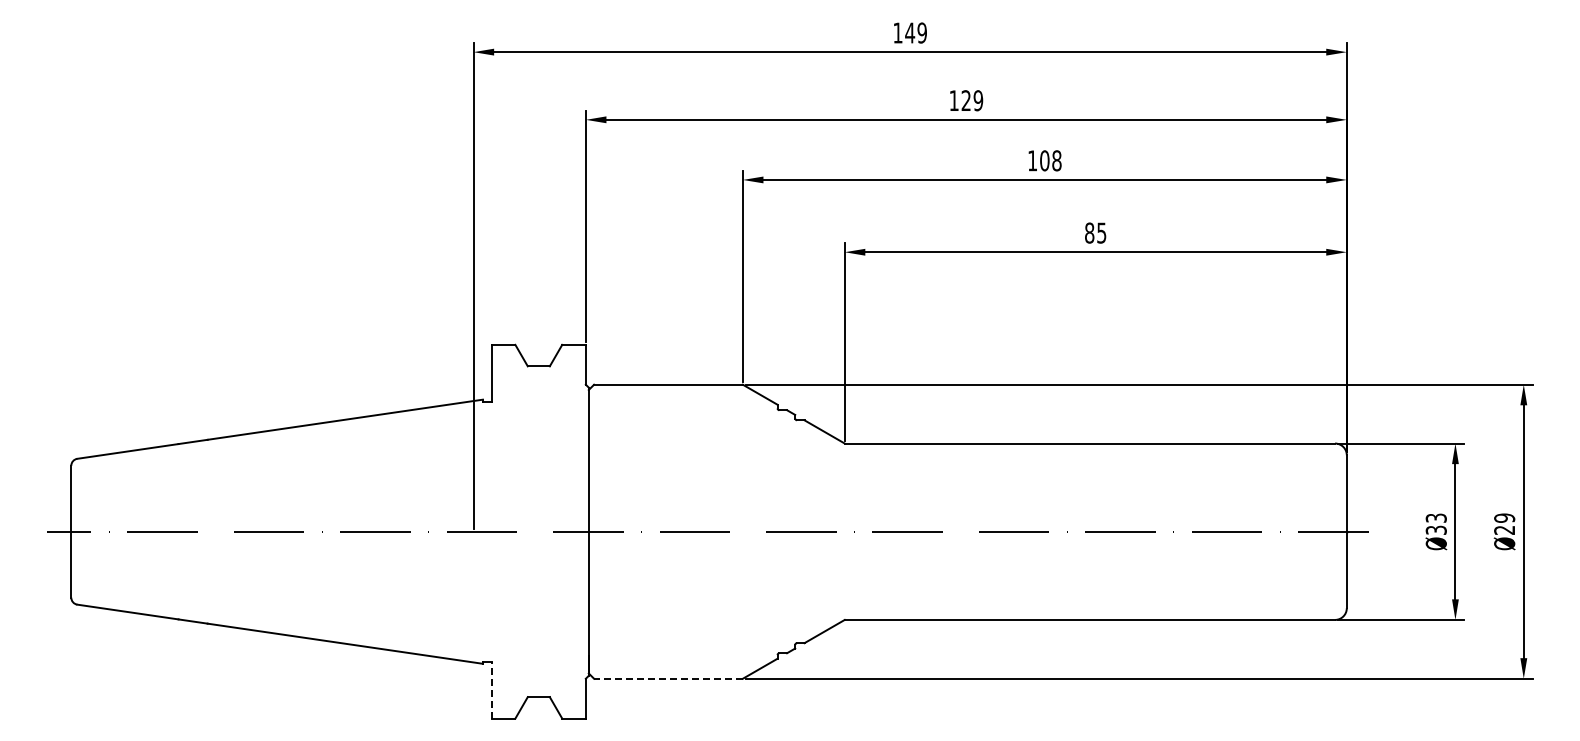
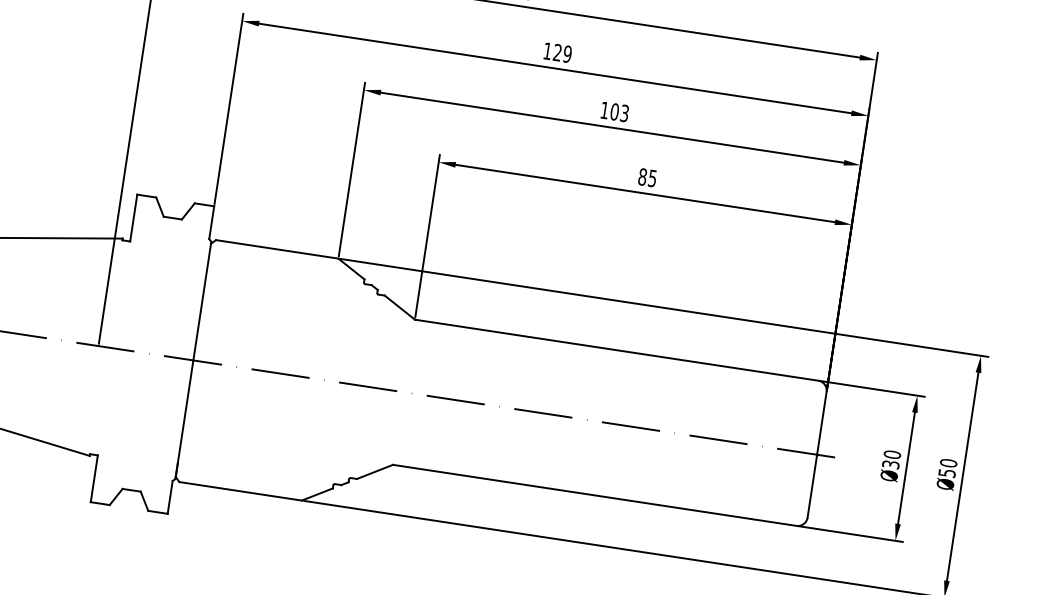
text: (1056, 160) -> (624, 113), 108 -> 103
text: (1435, 517) -> (891, 454), Ø33 -> Ø30
text: (1504, 523) -> (947, 467), Ø29 -> Ø50
line: (667, 678) -> (239, 490), dashed -> solid
line: (492, 689) -> (94, 478), dashed -> solid

